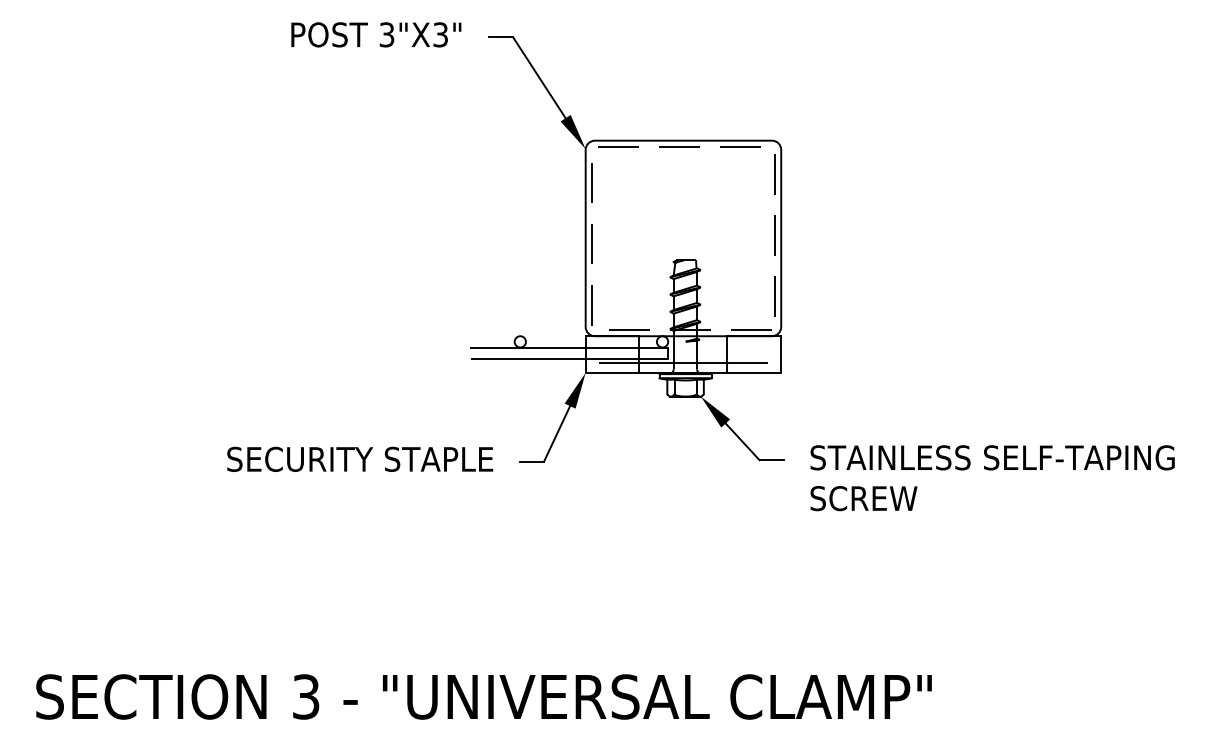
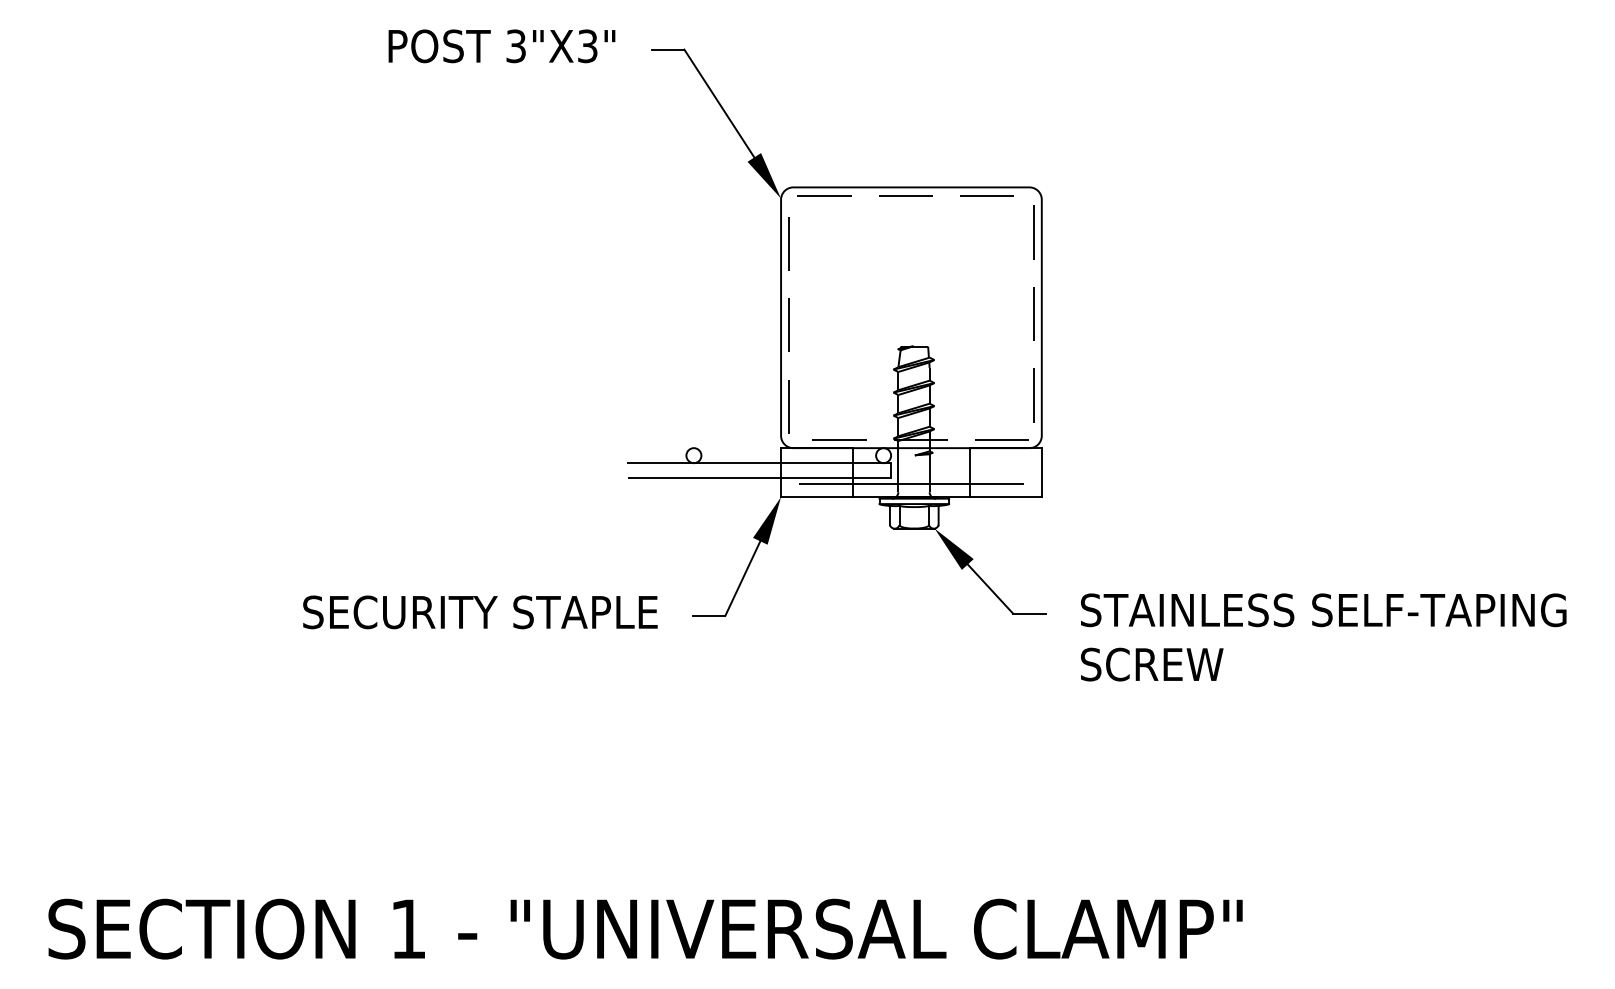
text: (306, 696) -> (408, 928), 3 -> 1

